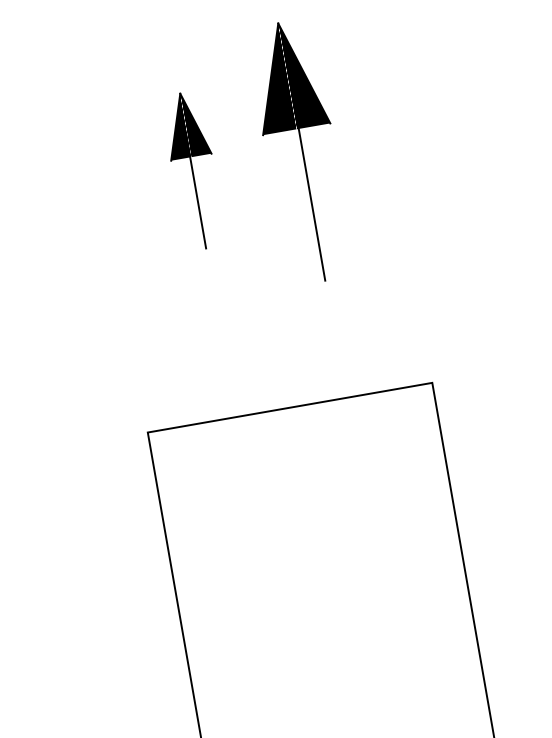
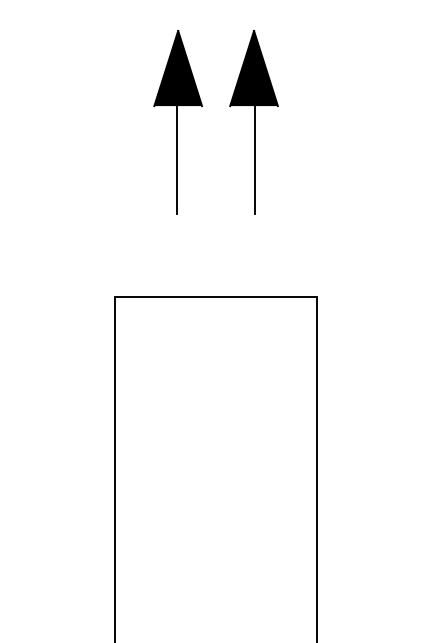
part: (192, 171) -> (177, 122), size x1.67

